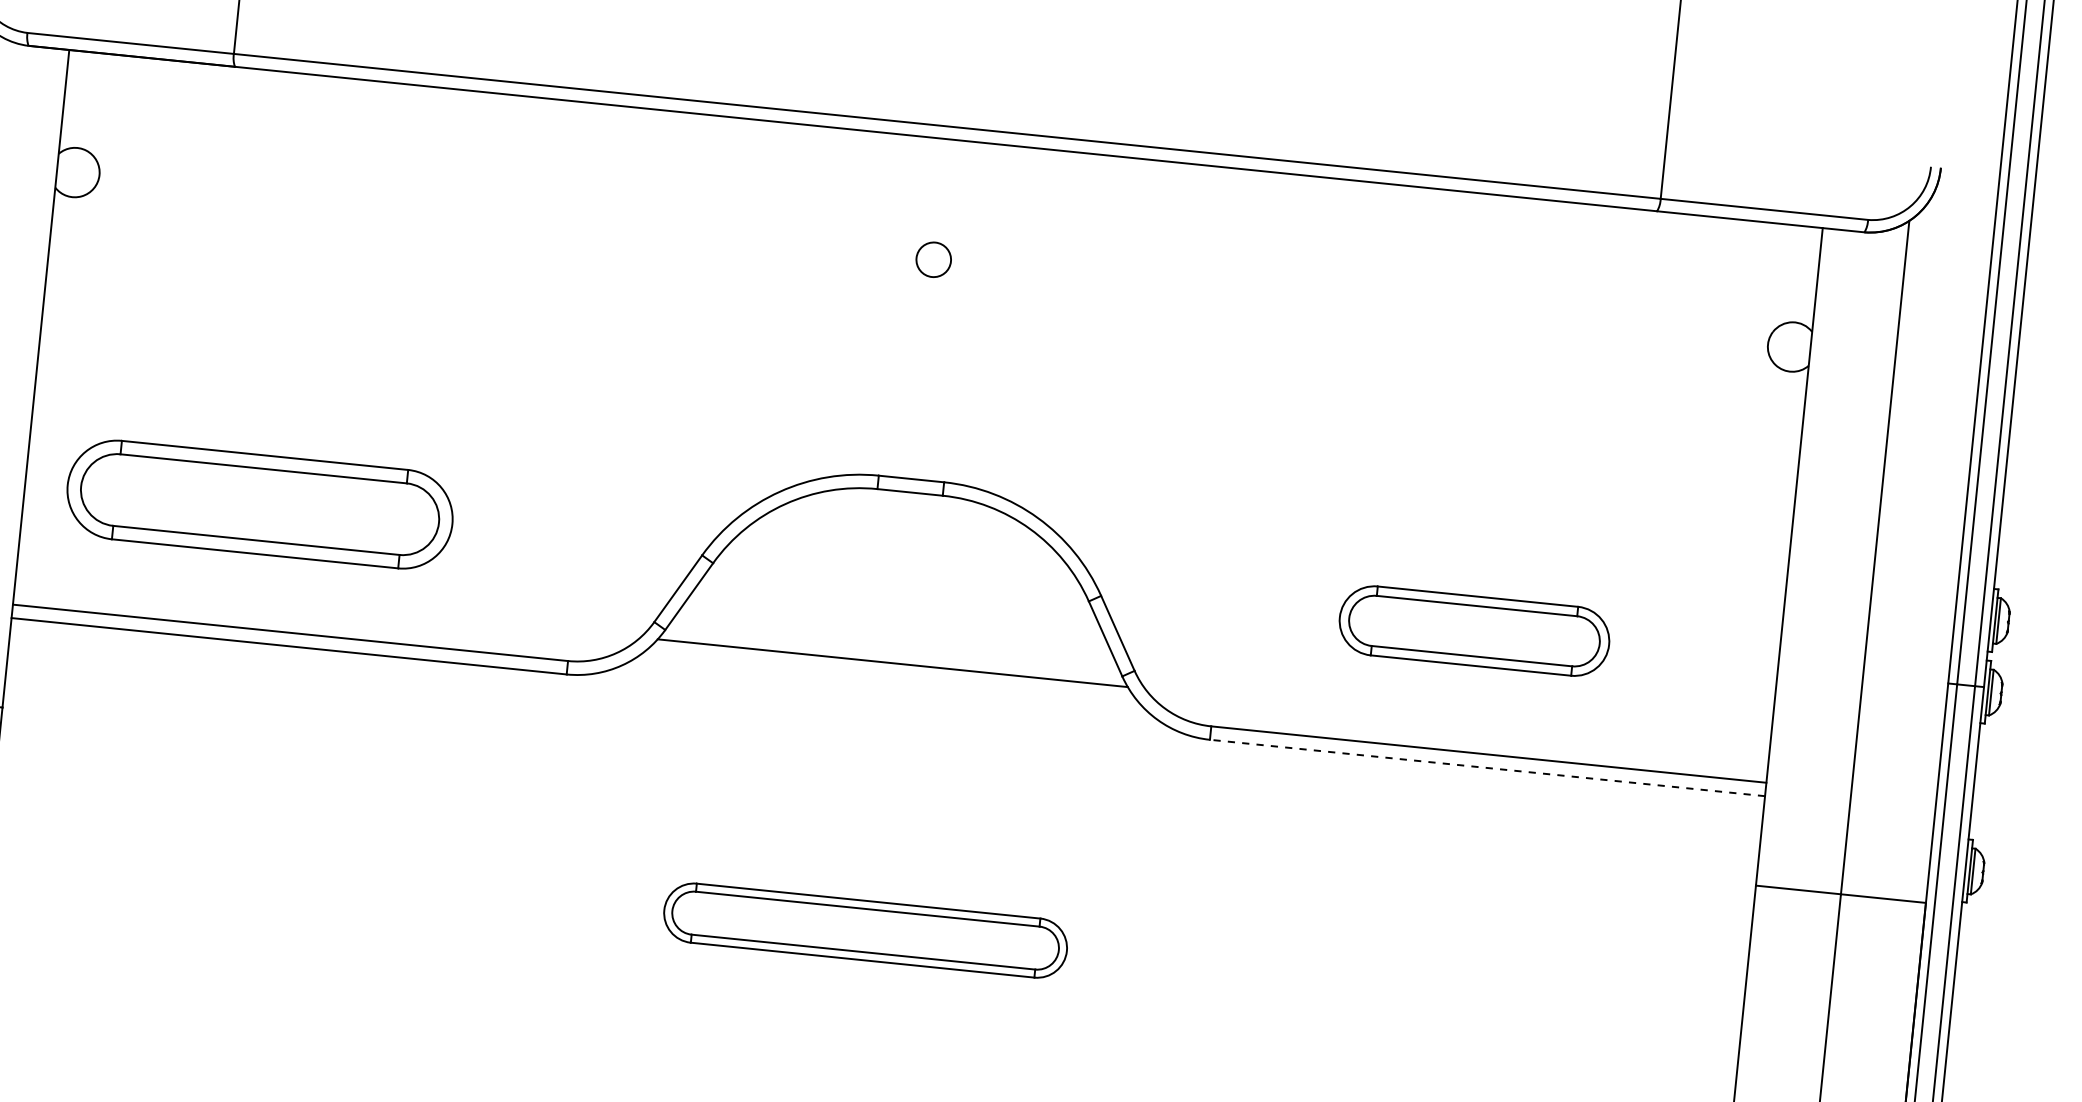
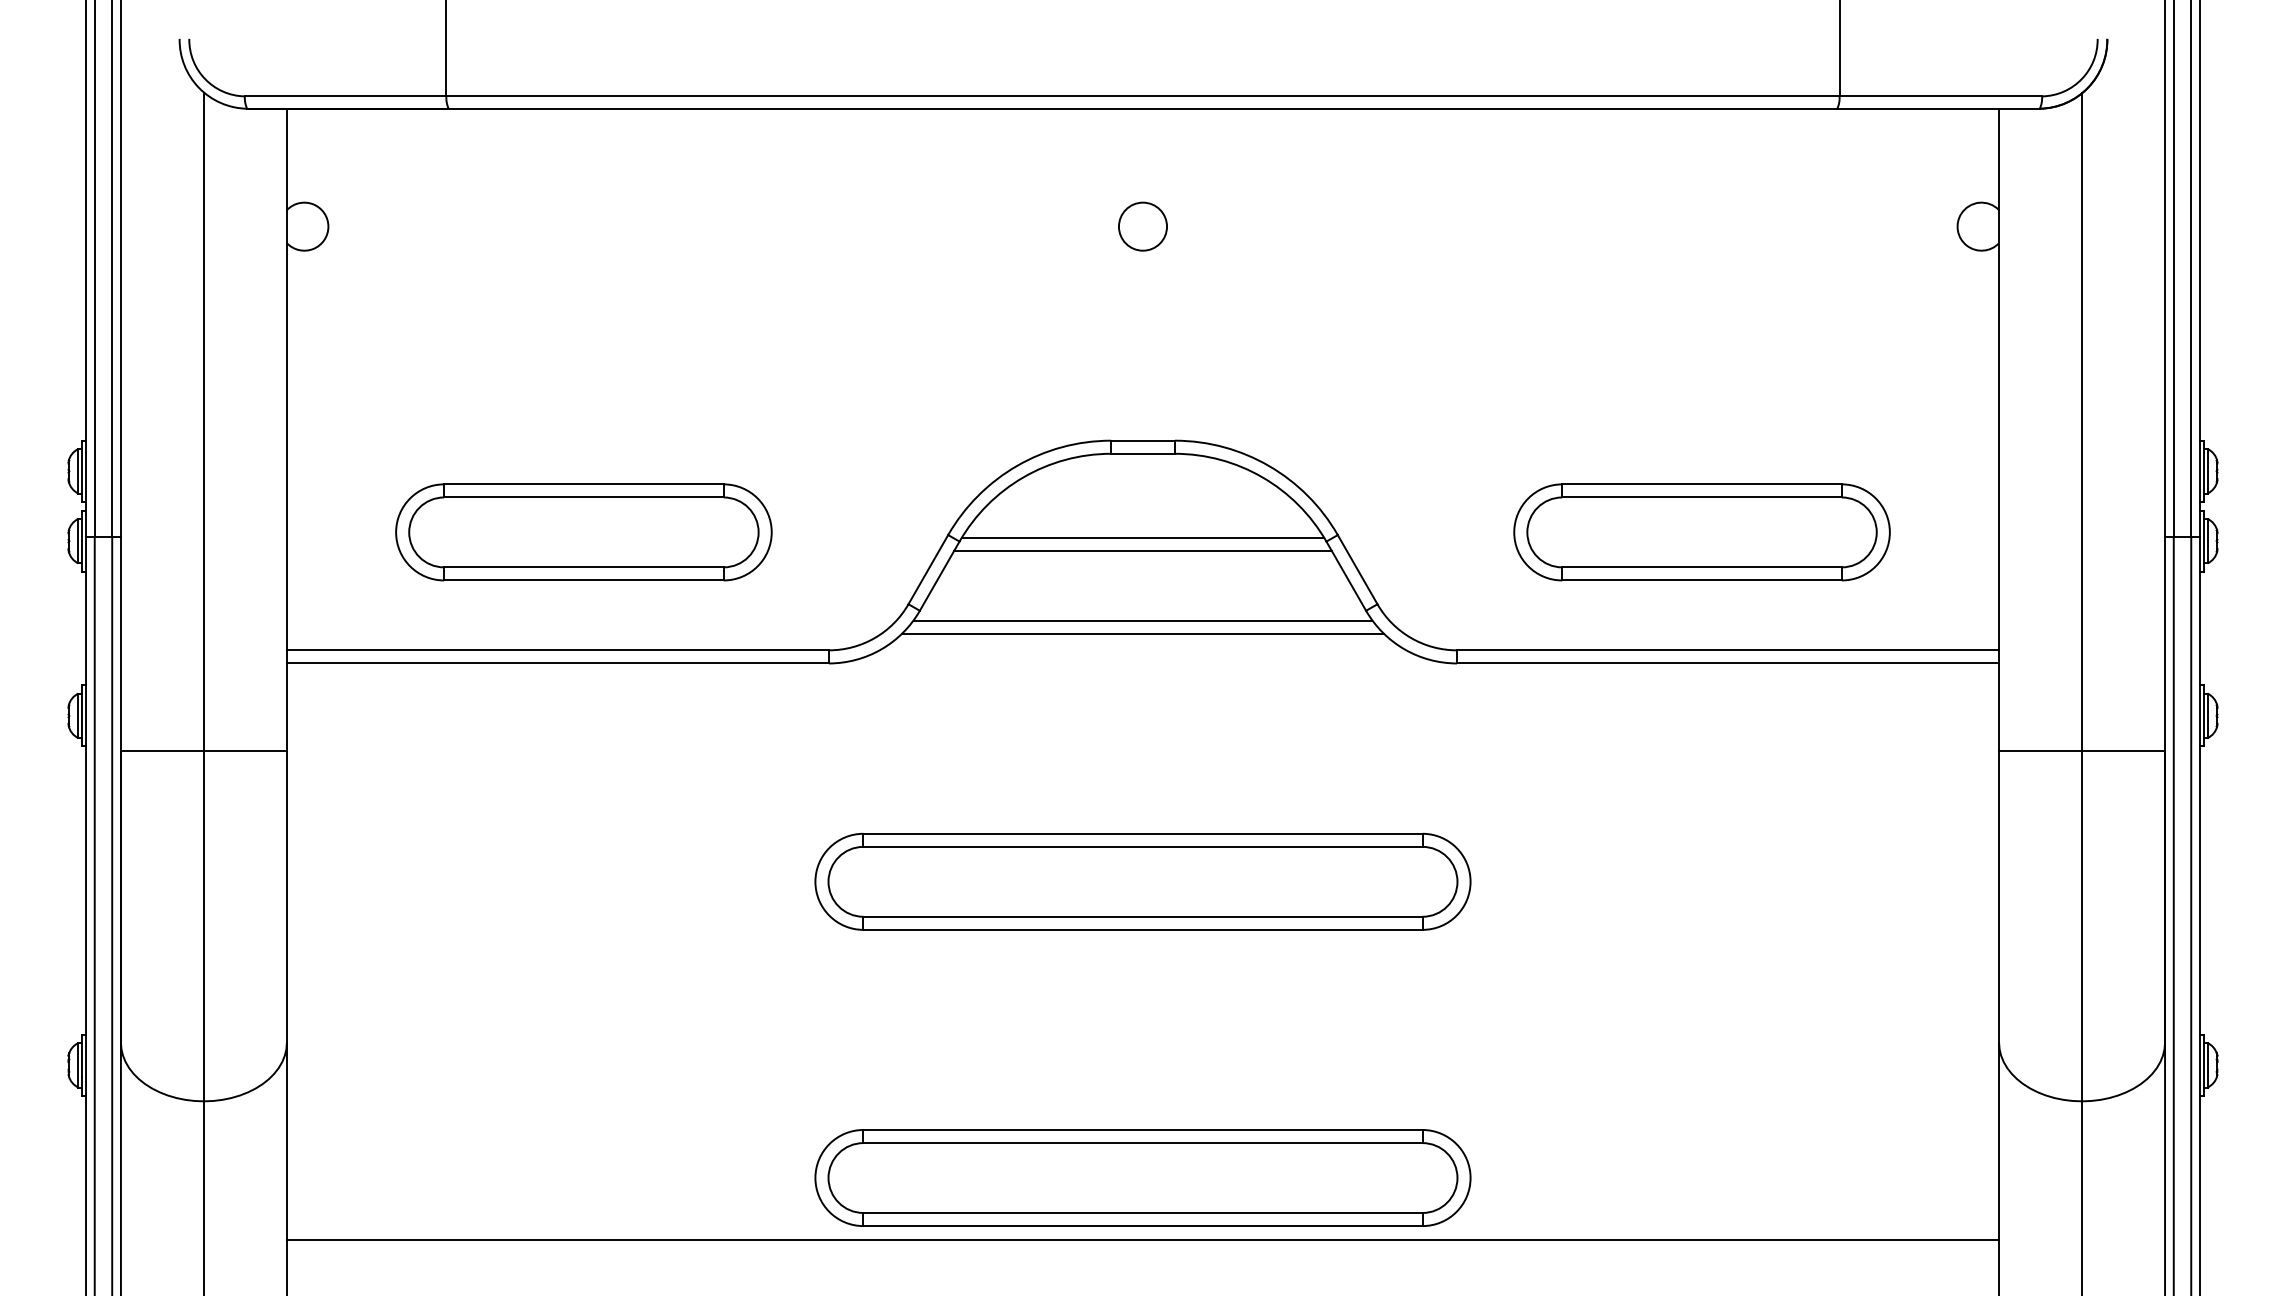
circle: (933, 259) -> (1142, 226), size x1.43
part: (259, 504) -> (583, 532), moved
line: (900, 578) -> (1142, 537), added
line: (899, 591) -> (1142, 550), added
part: (1473, 631) -> (1701, 532), size x1.43
line: (890, 676) -> (1142, 633), added
line: (1486, 767) -> (1727, 663), dashed -> solid
part: (865, 930) -> (1142, 881), size x1.67

